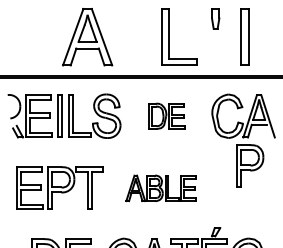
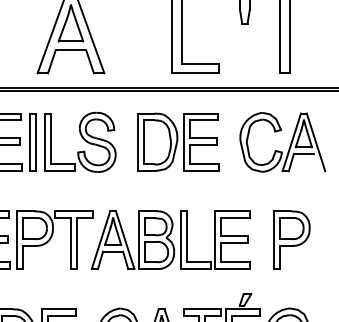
part: (166, 116) -> (178, 142), size x1.67
part: (250, 165) -> (292, 239), moved
part: (161, 188) -> (171, 240), size x1.67

